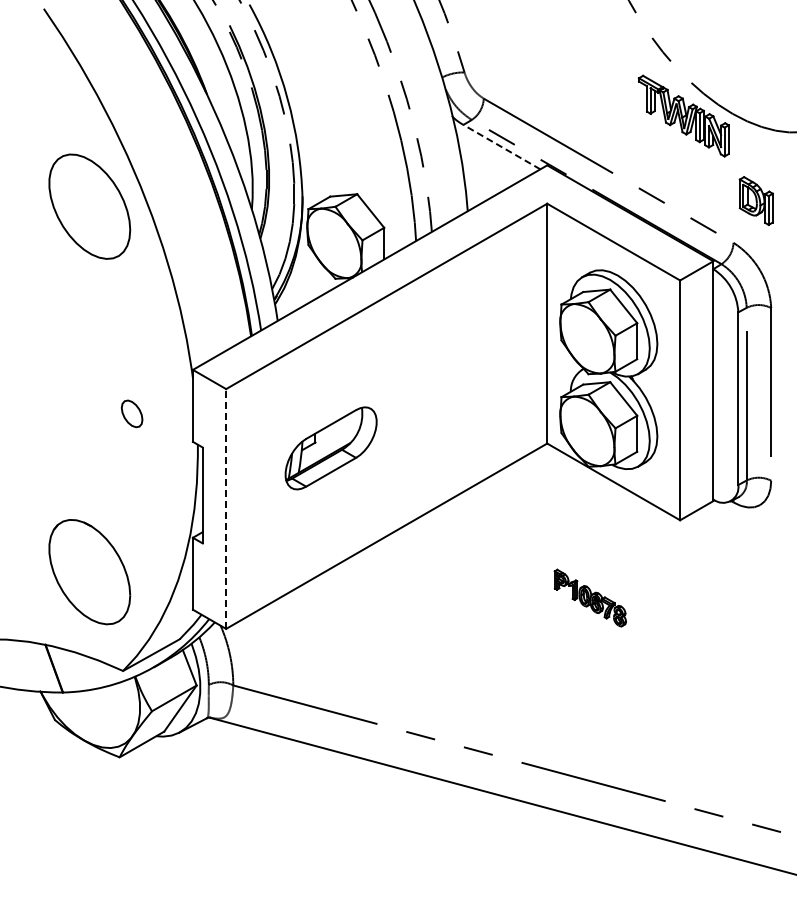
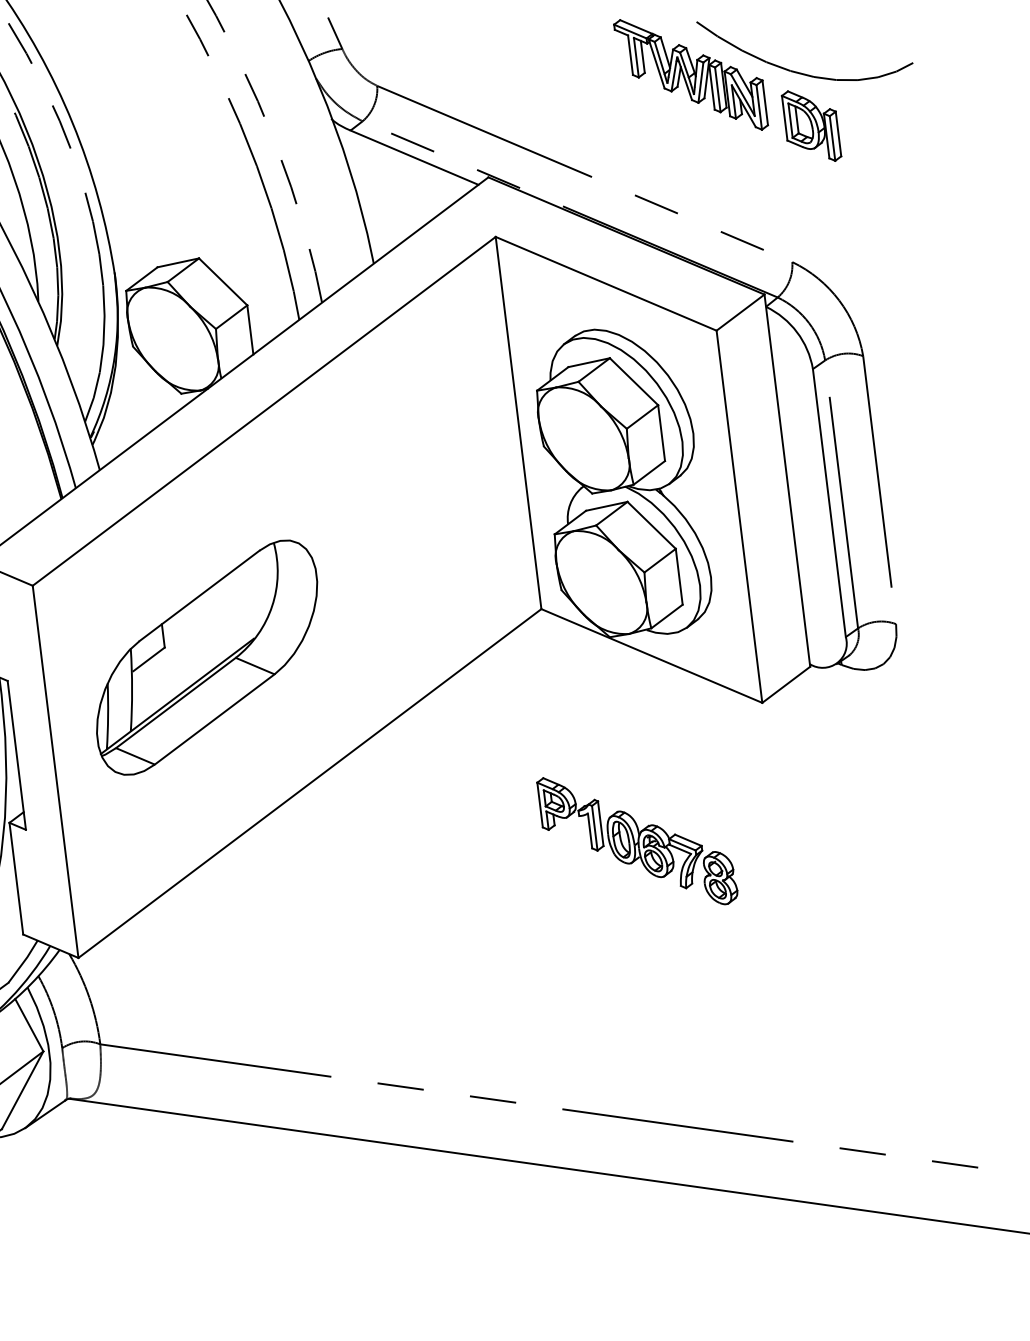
line: (501, 146) -> (413, 156), dashed -> solid
part: (755, 200) -> (810, 125), moved
part: (330, 448) -> (205, 658), size x1.67
line: (226, 509) -> (56, 772), dashed -> solid
part: (590, 597) -> (637, 839), size x1.67

